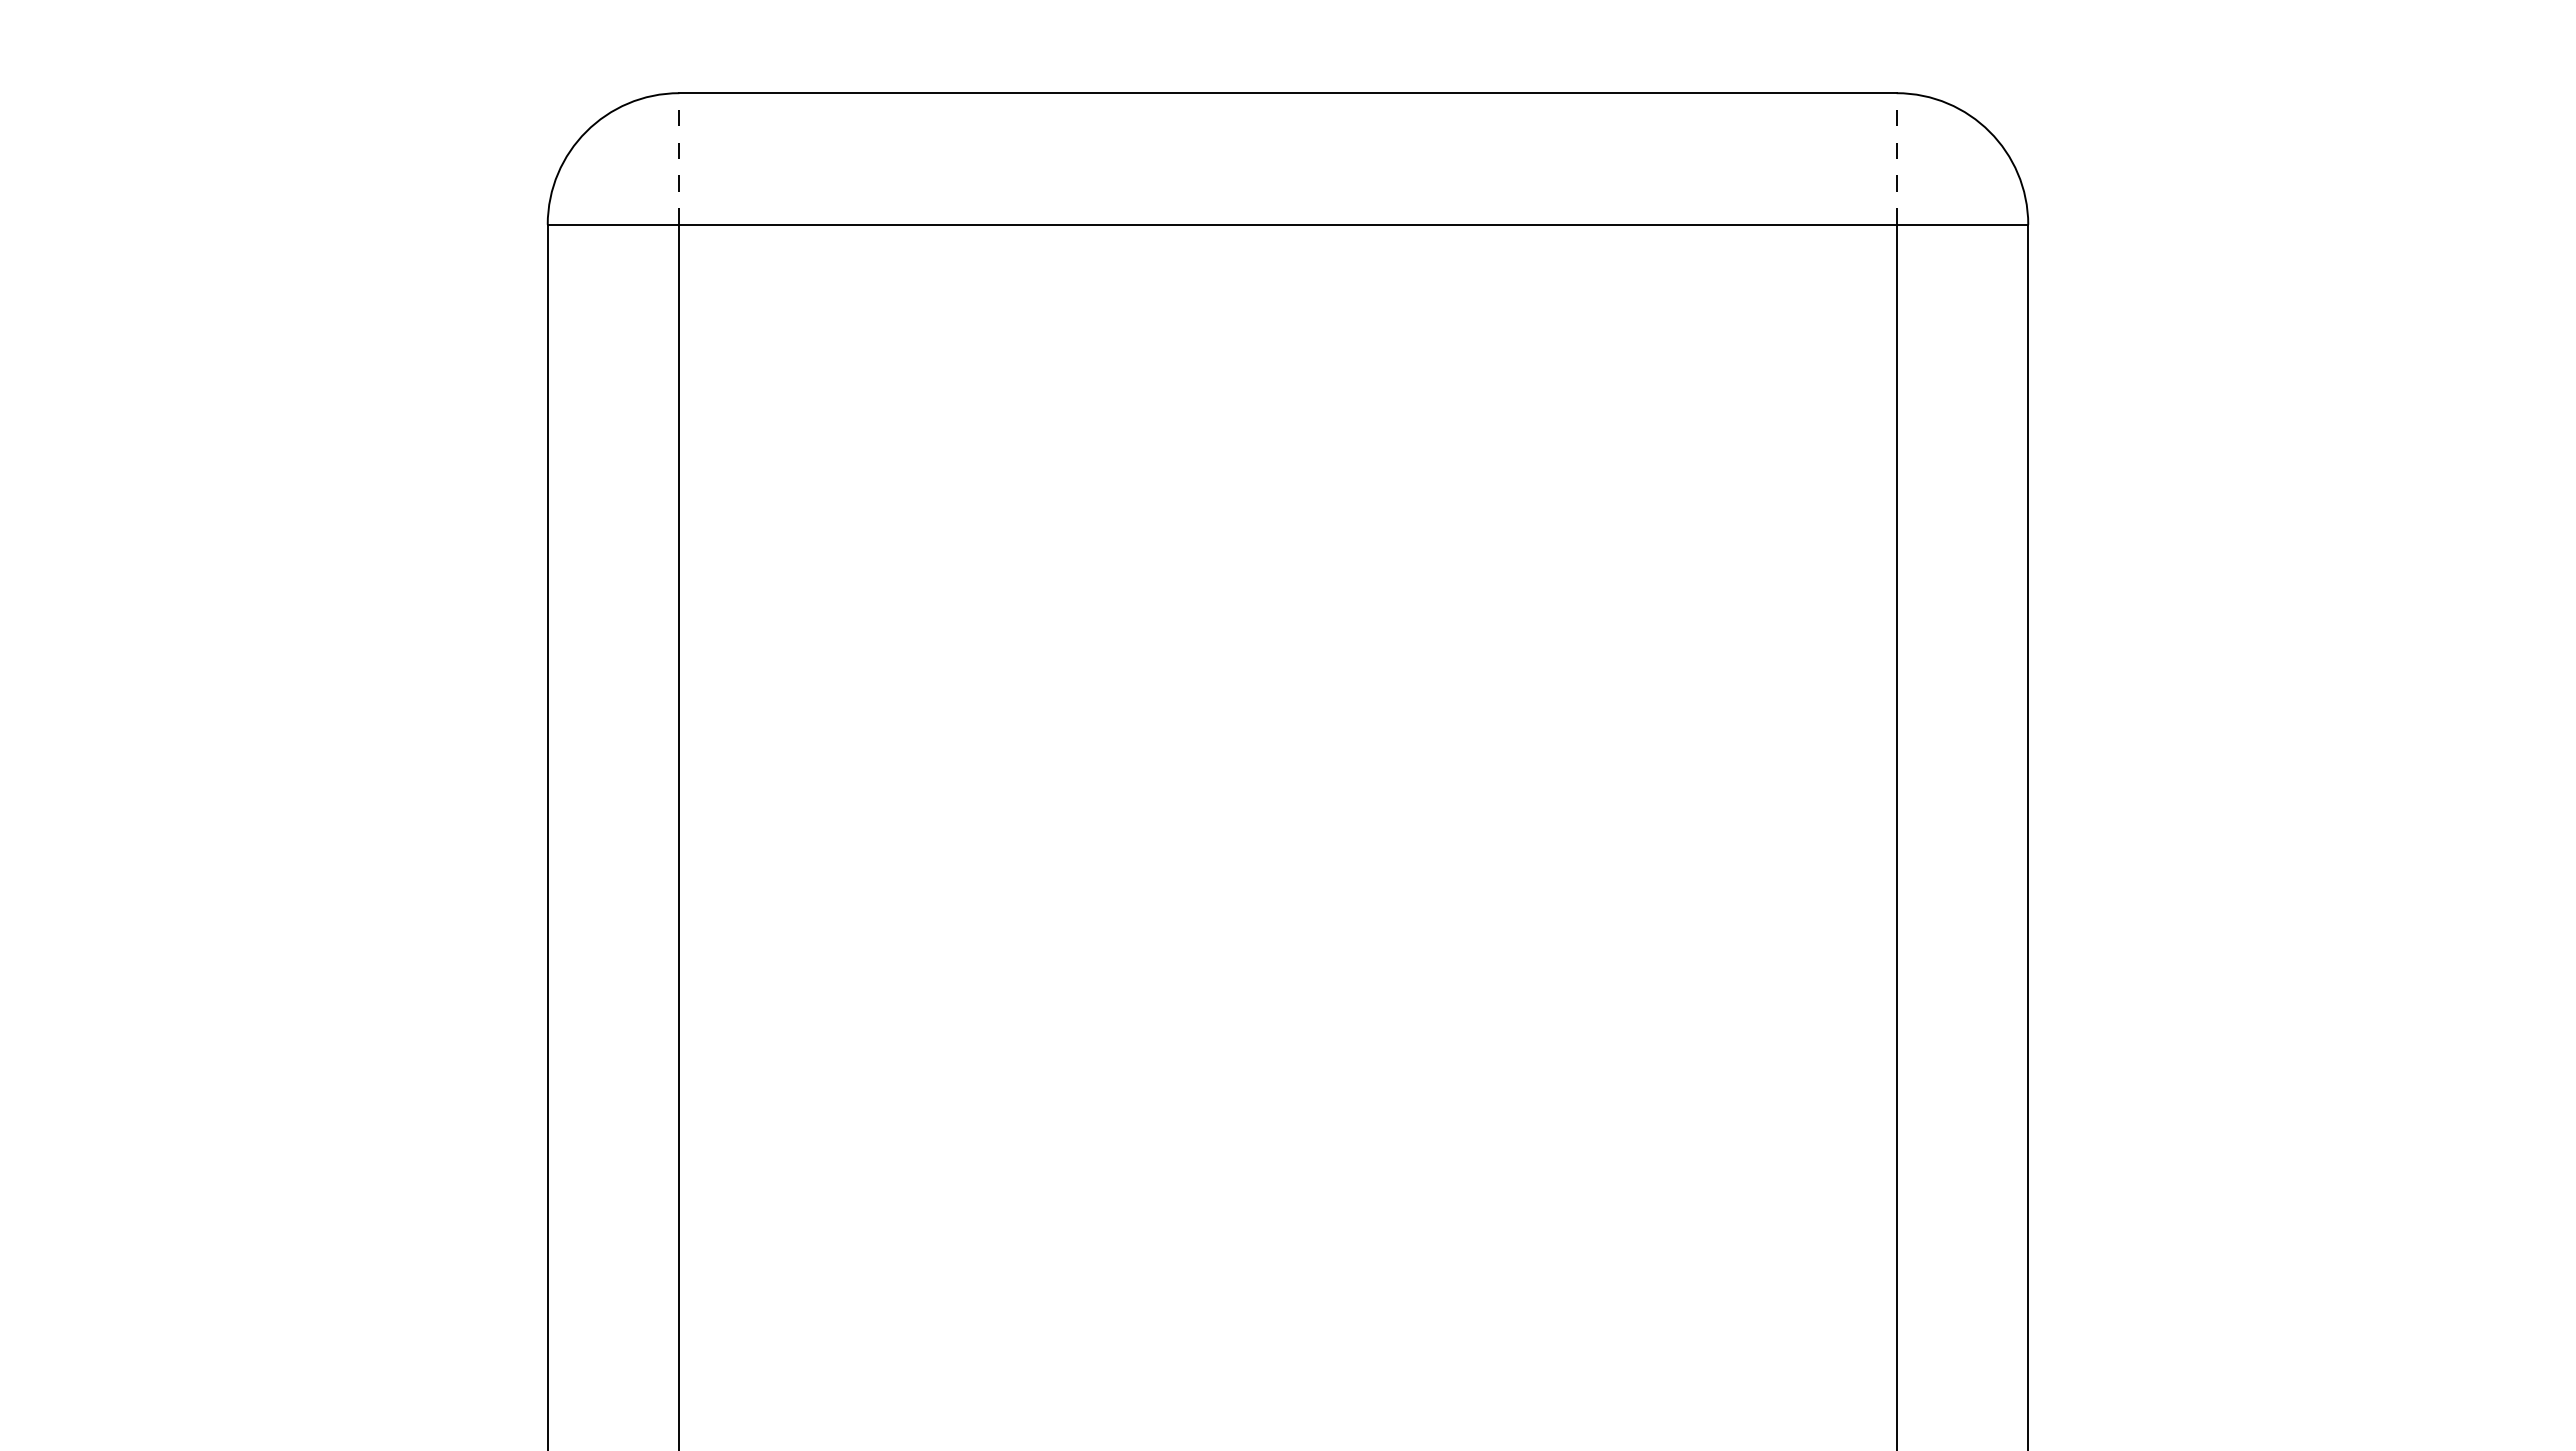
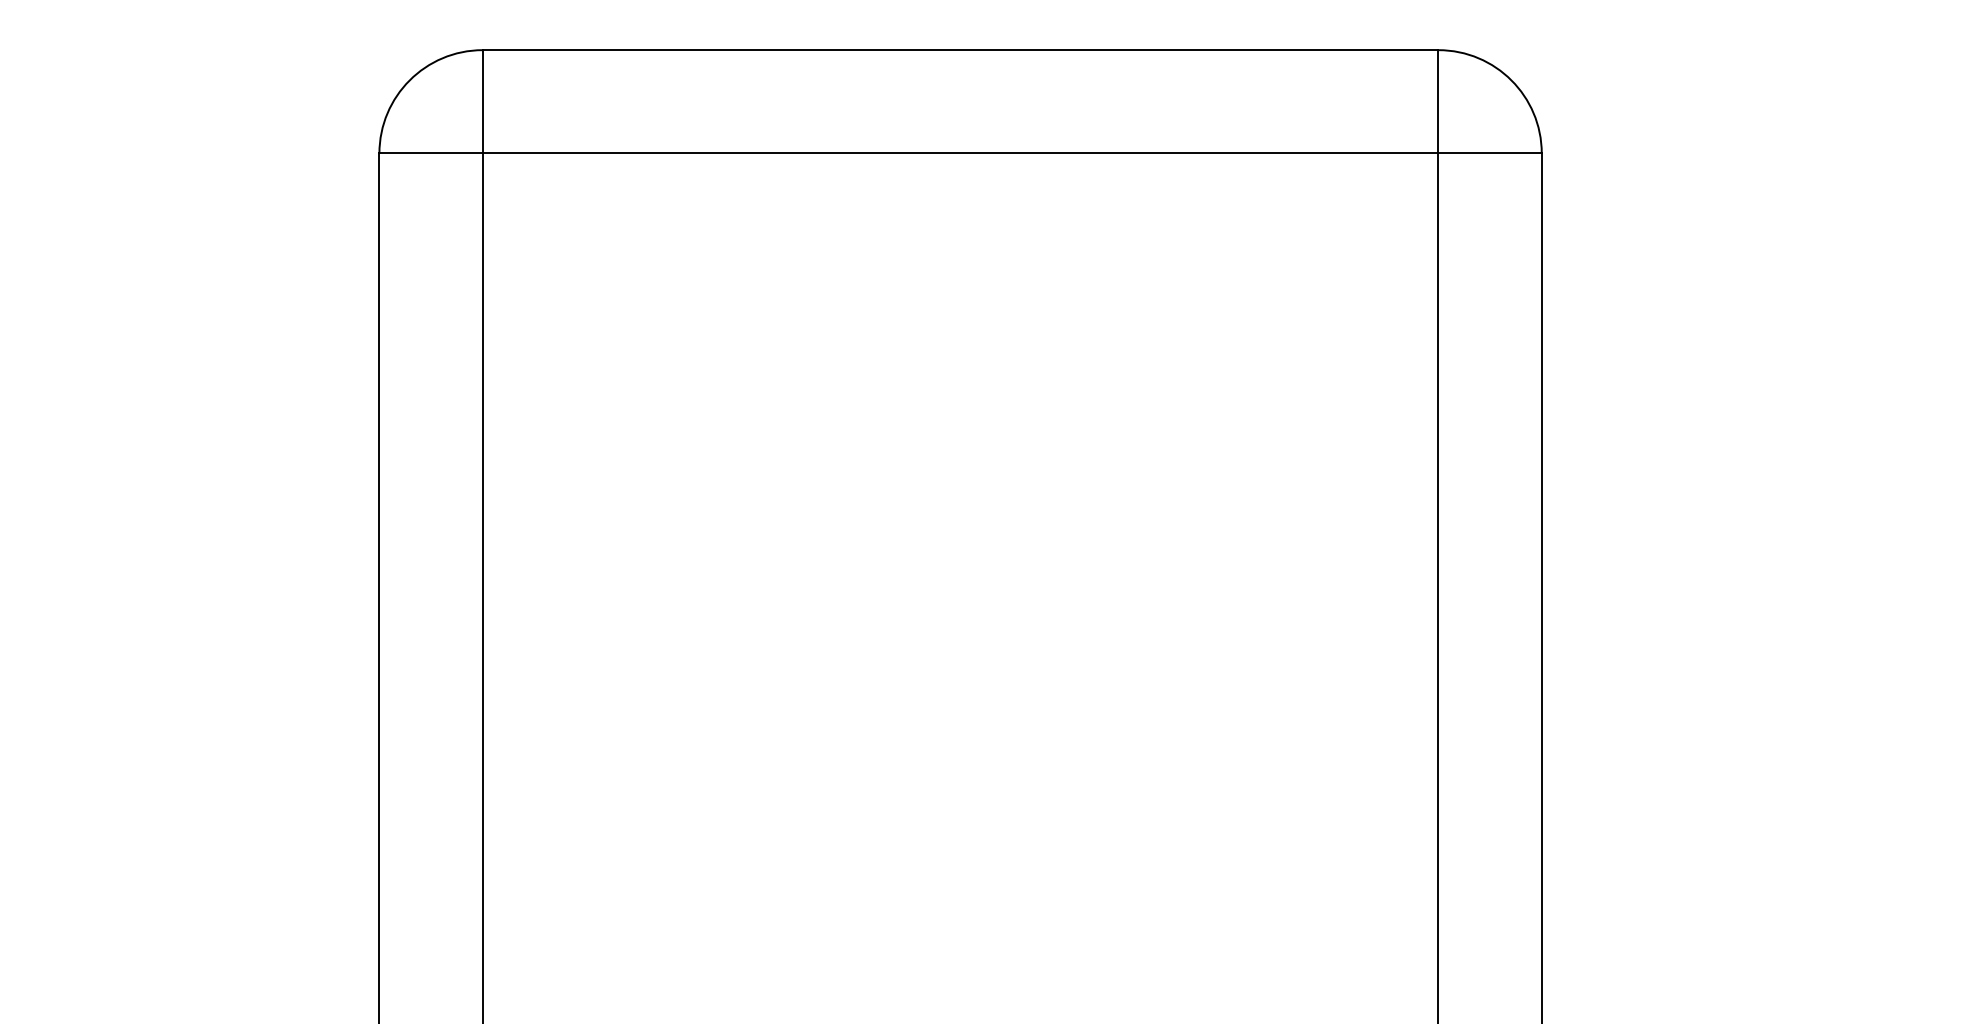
line: (679, 159) -> (482, 102), dashed -> solid
line: (1896, 159) -> (1438, 102), dashed -> solid

